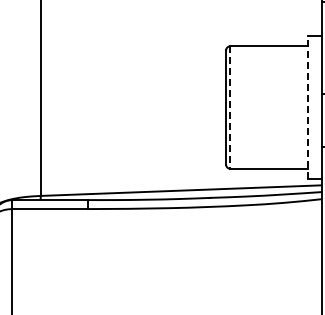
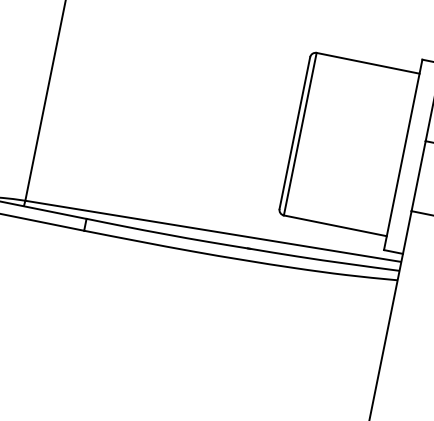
line: (307, 107) -> (402, 154), dashed -> solid
line: (230, 108) -> (300, 135), dashed -> solid

